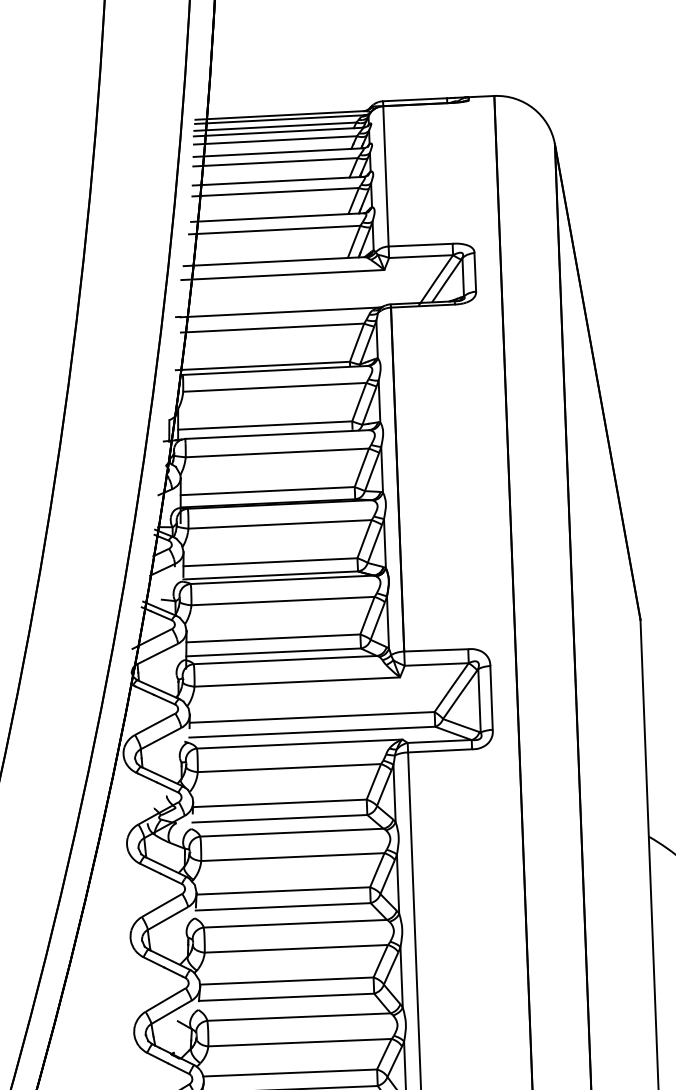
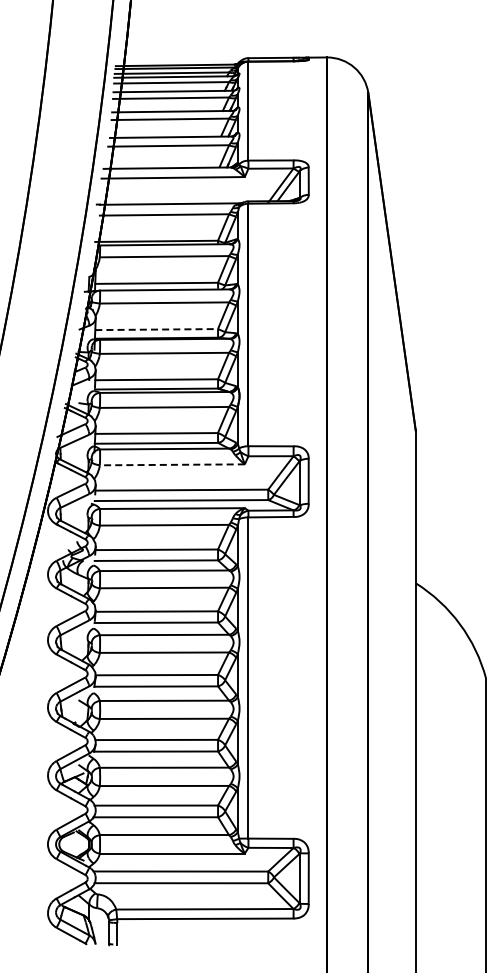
line: (268, 490) -> (157, 329), solid -> dashed
line: (296, 681) -> (171, 464), solid -> dashed

